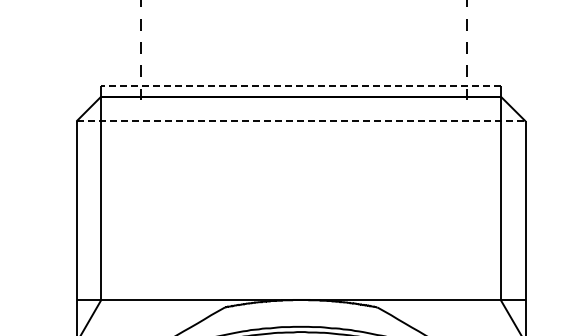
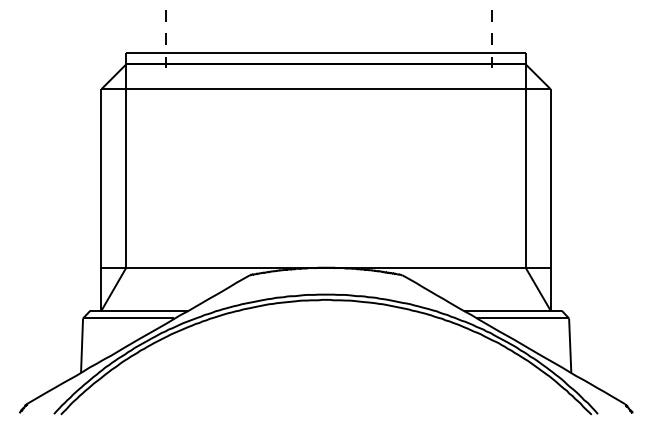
line: (300, 85) -> (325, 53), dashed -> solid
line: (301, 121) -> (326, 89), dashed -> solid

